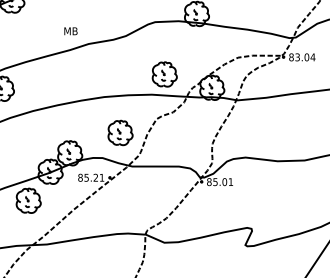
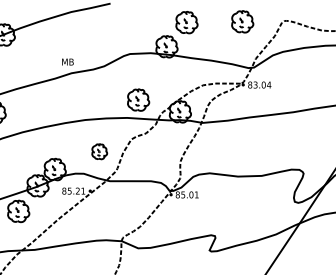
text: (70, 30) -> (67, 61), moved
part: (120, 132) -> (99, 151), size x0.7

